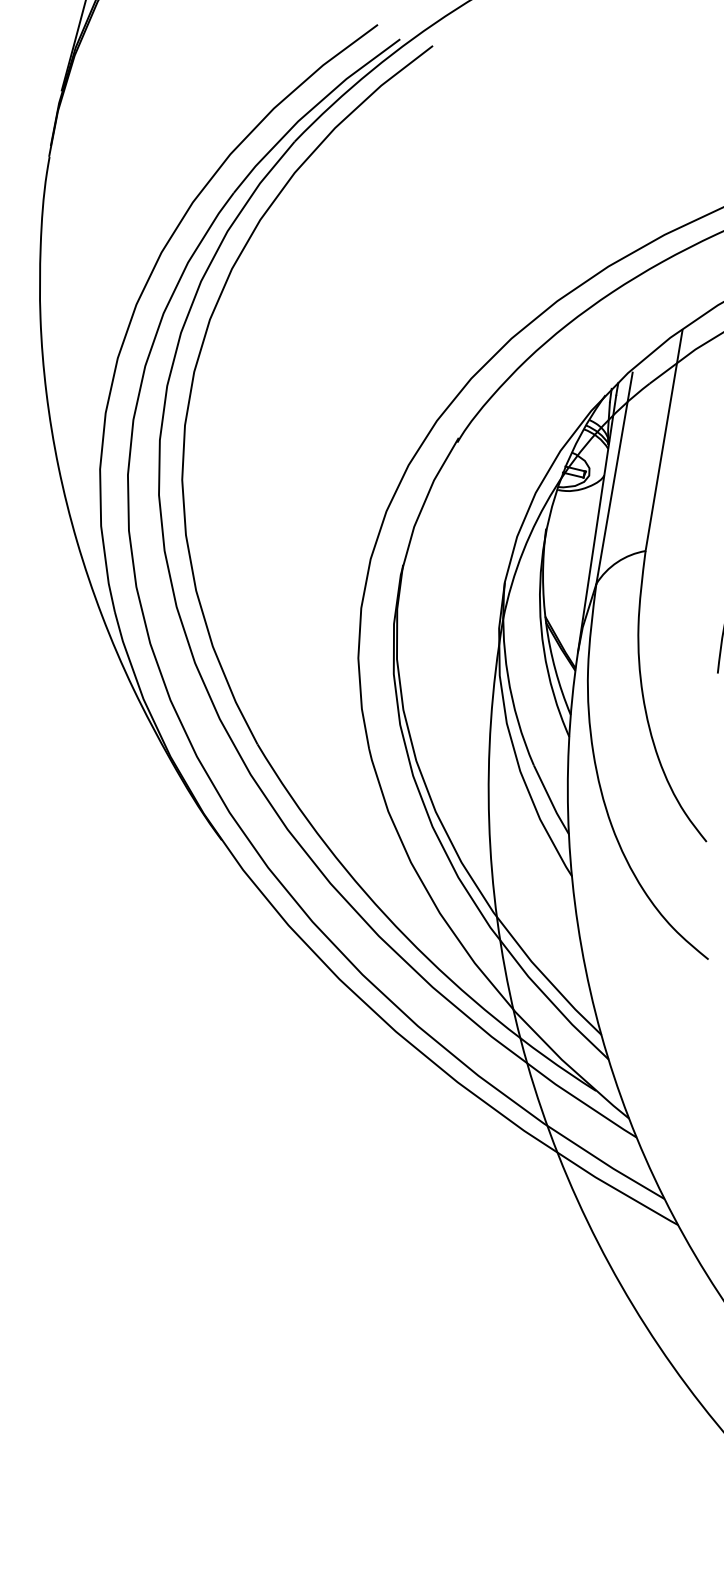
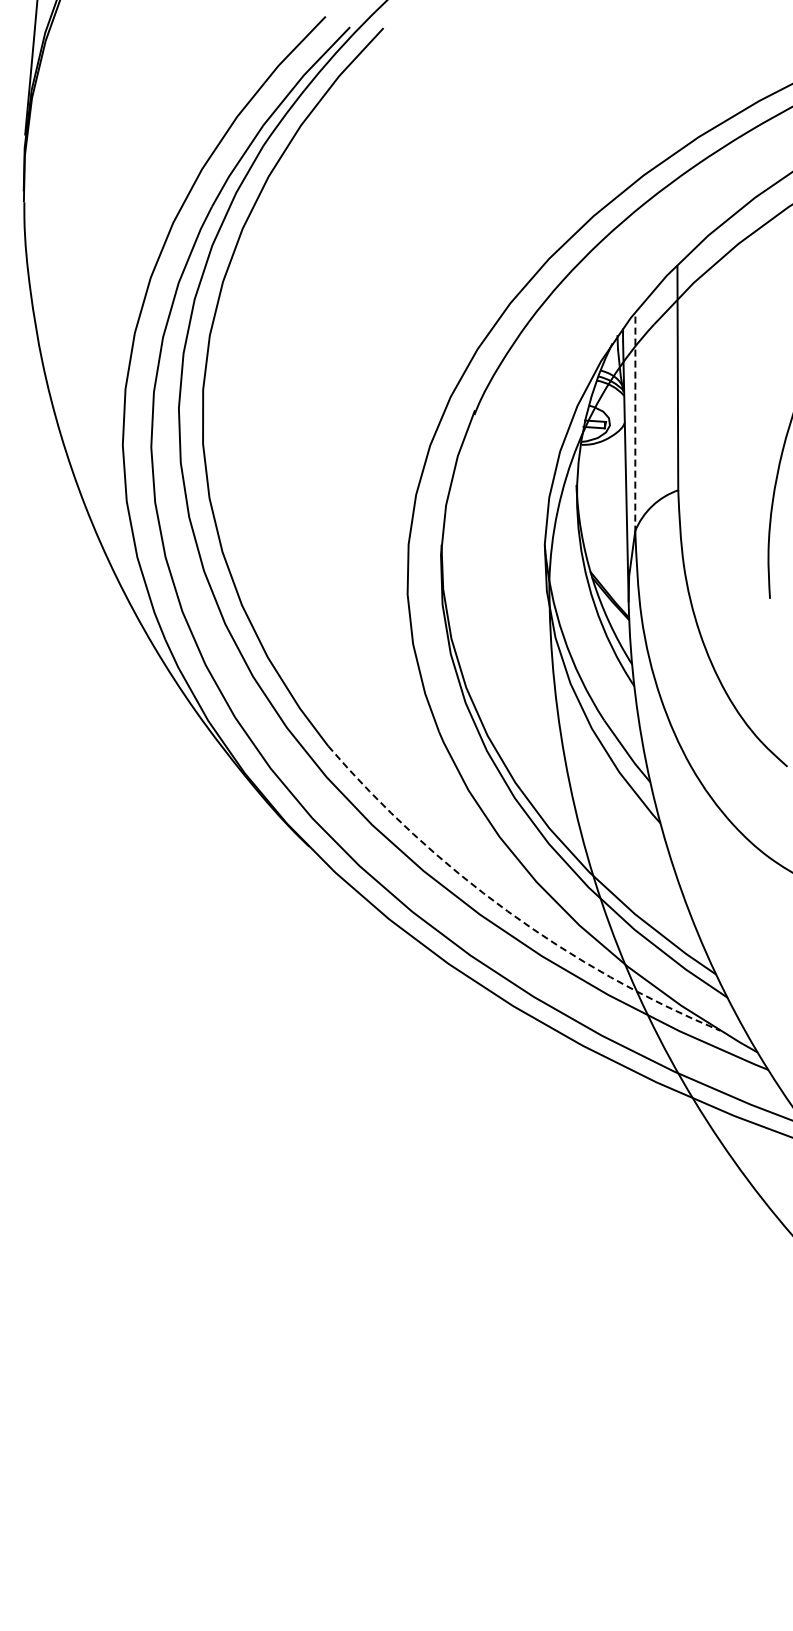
line: (614, 479) -> (635, 424), solid -> dashed
arc: (406, 937) -> (507, 911), solid -> dashed

